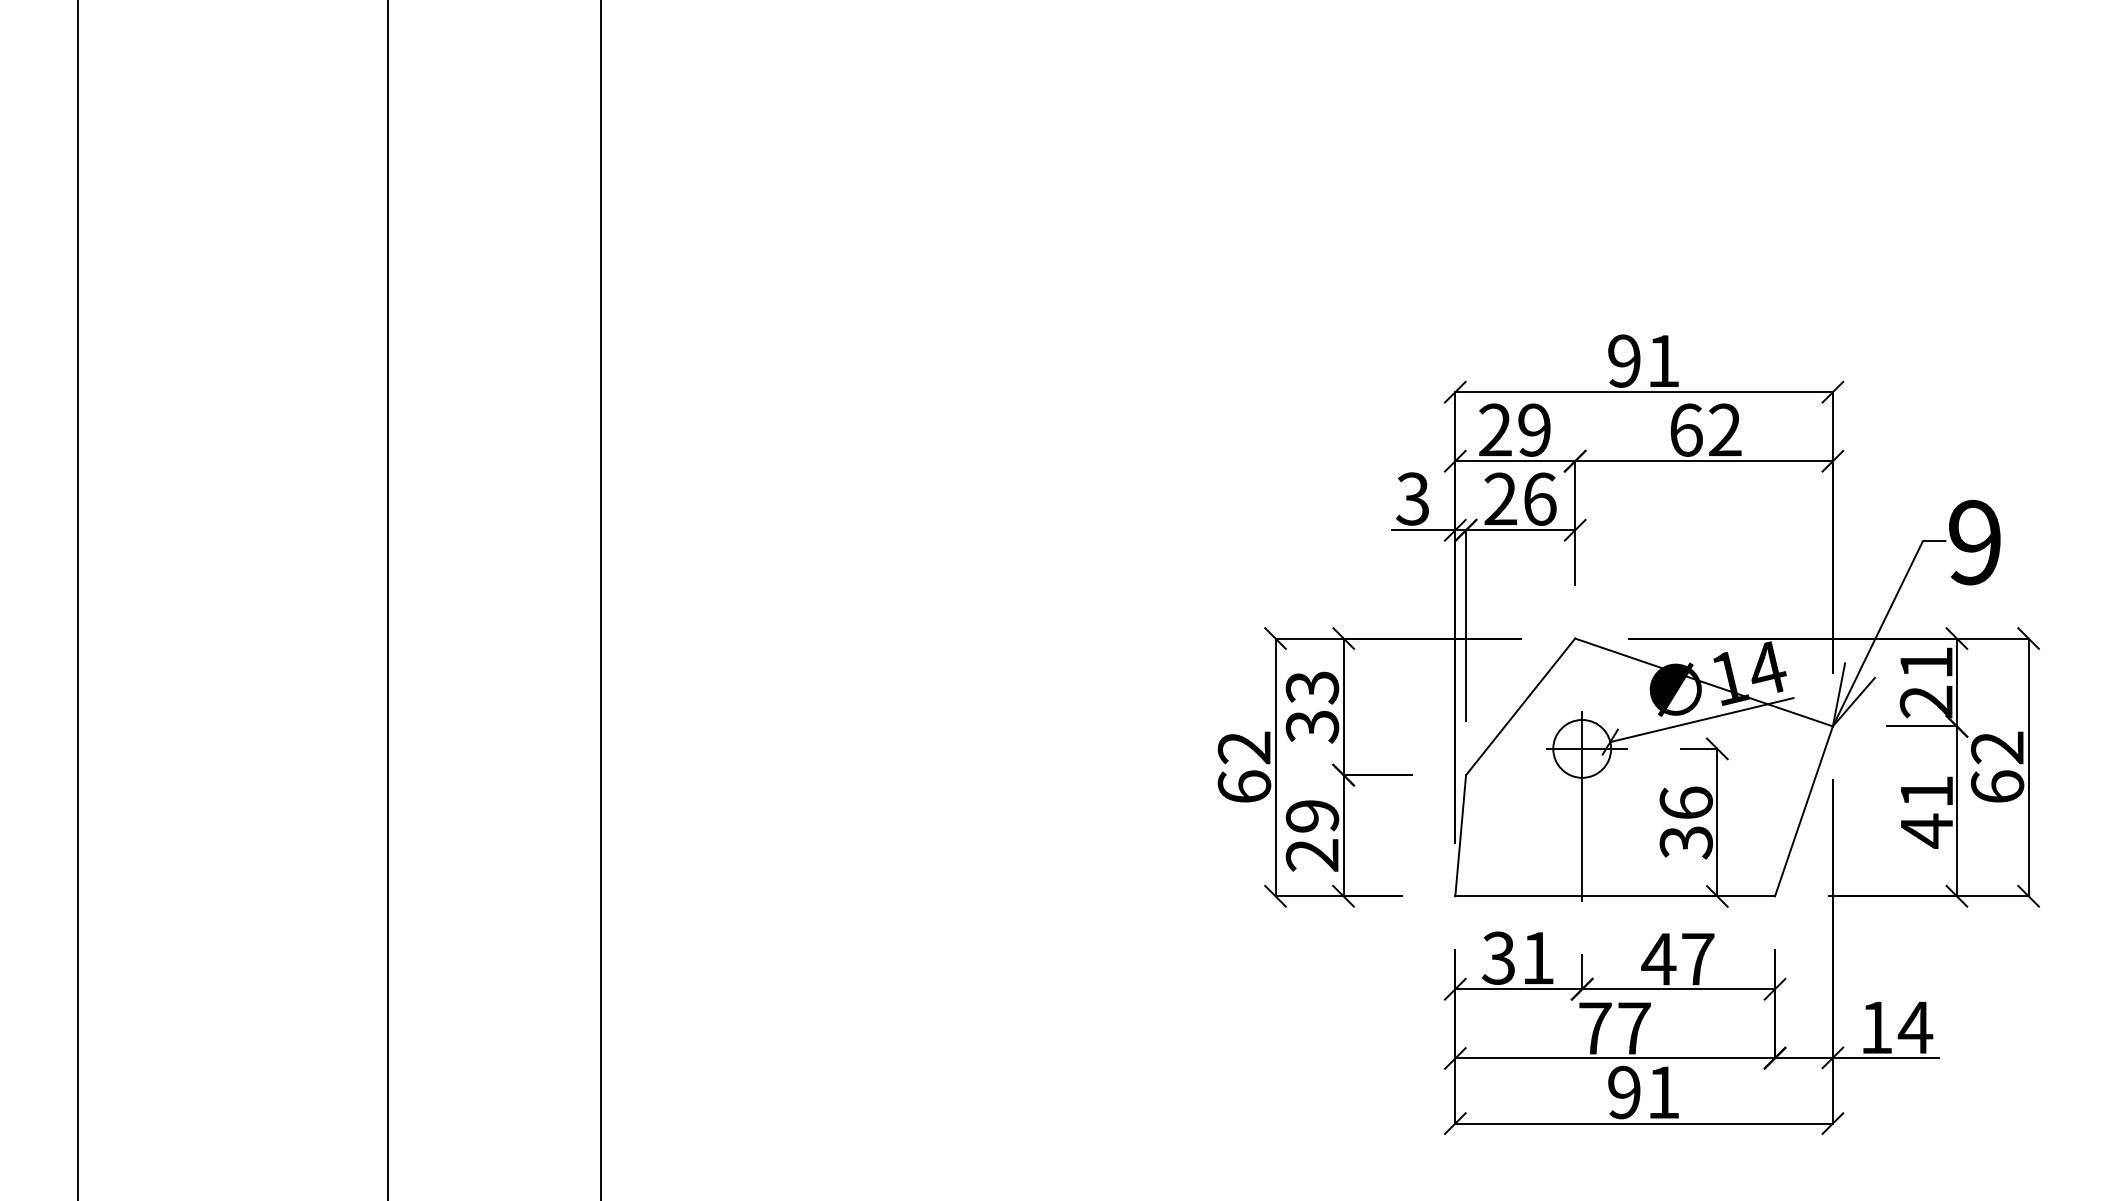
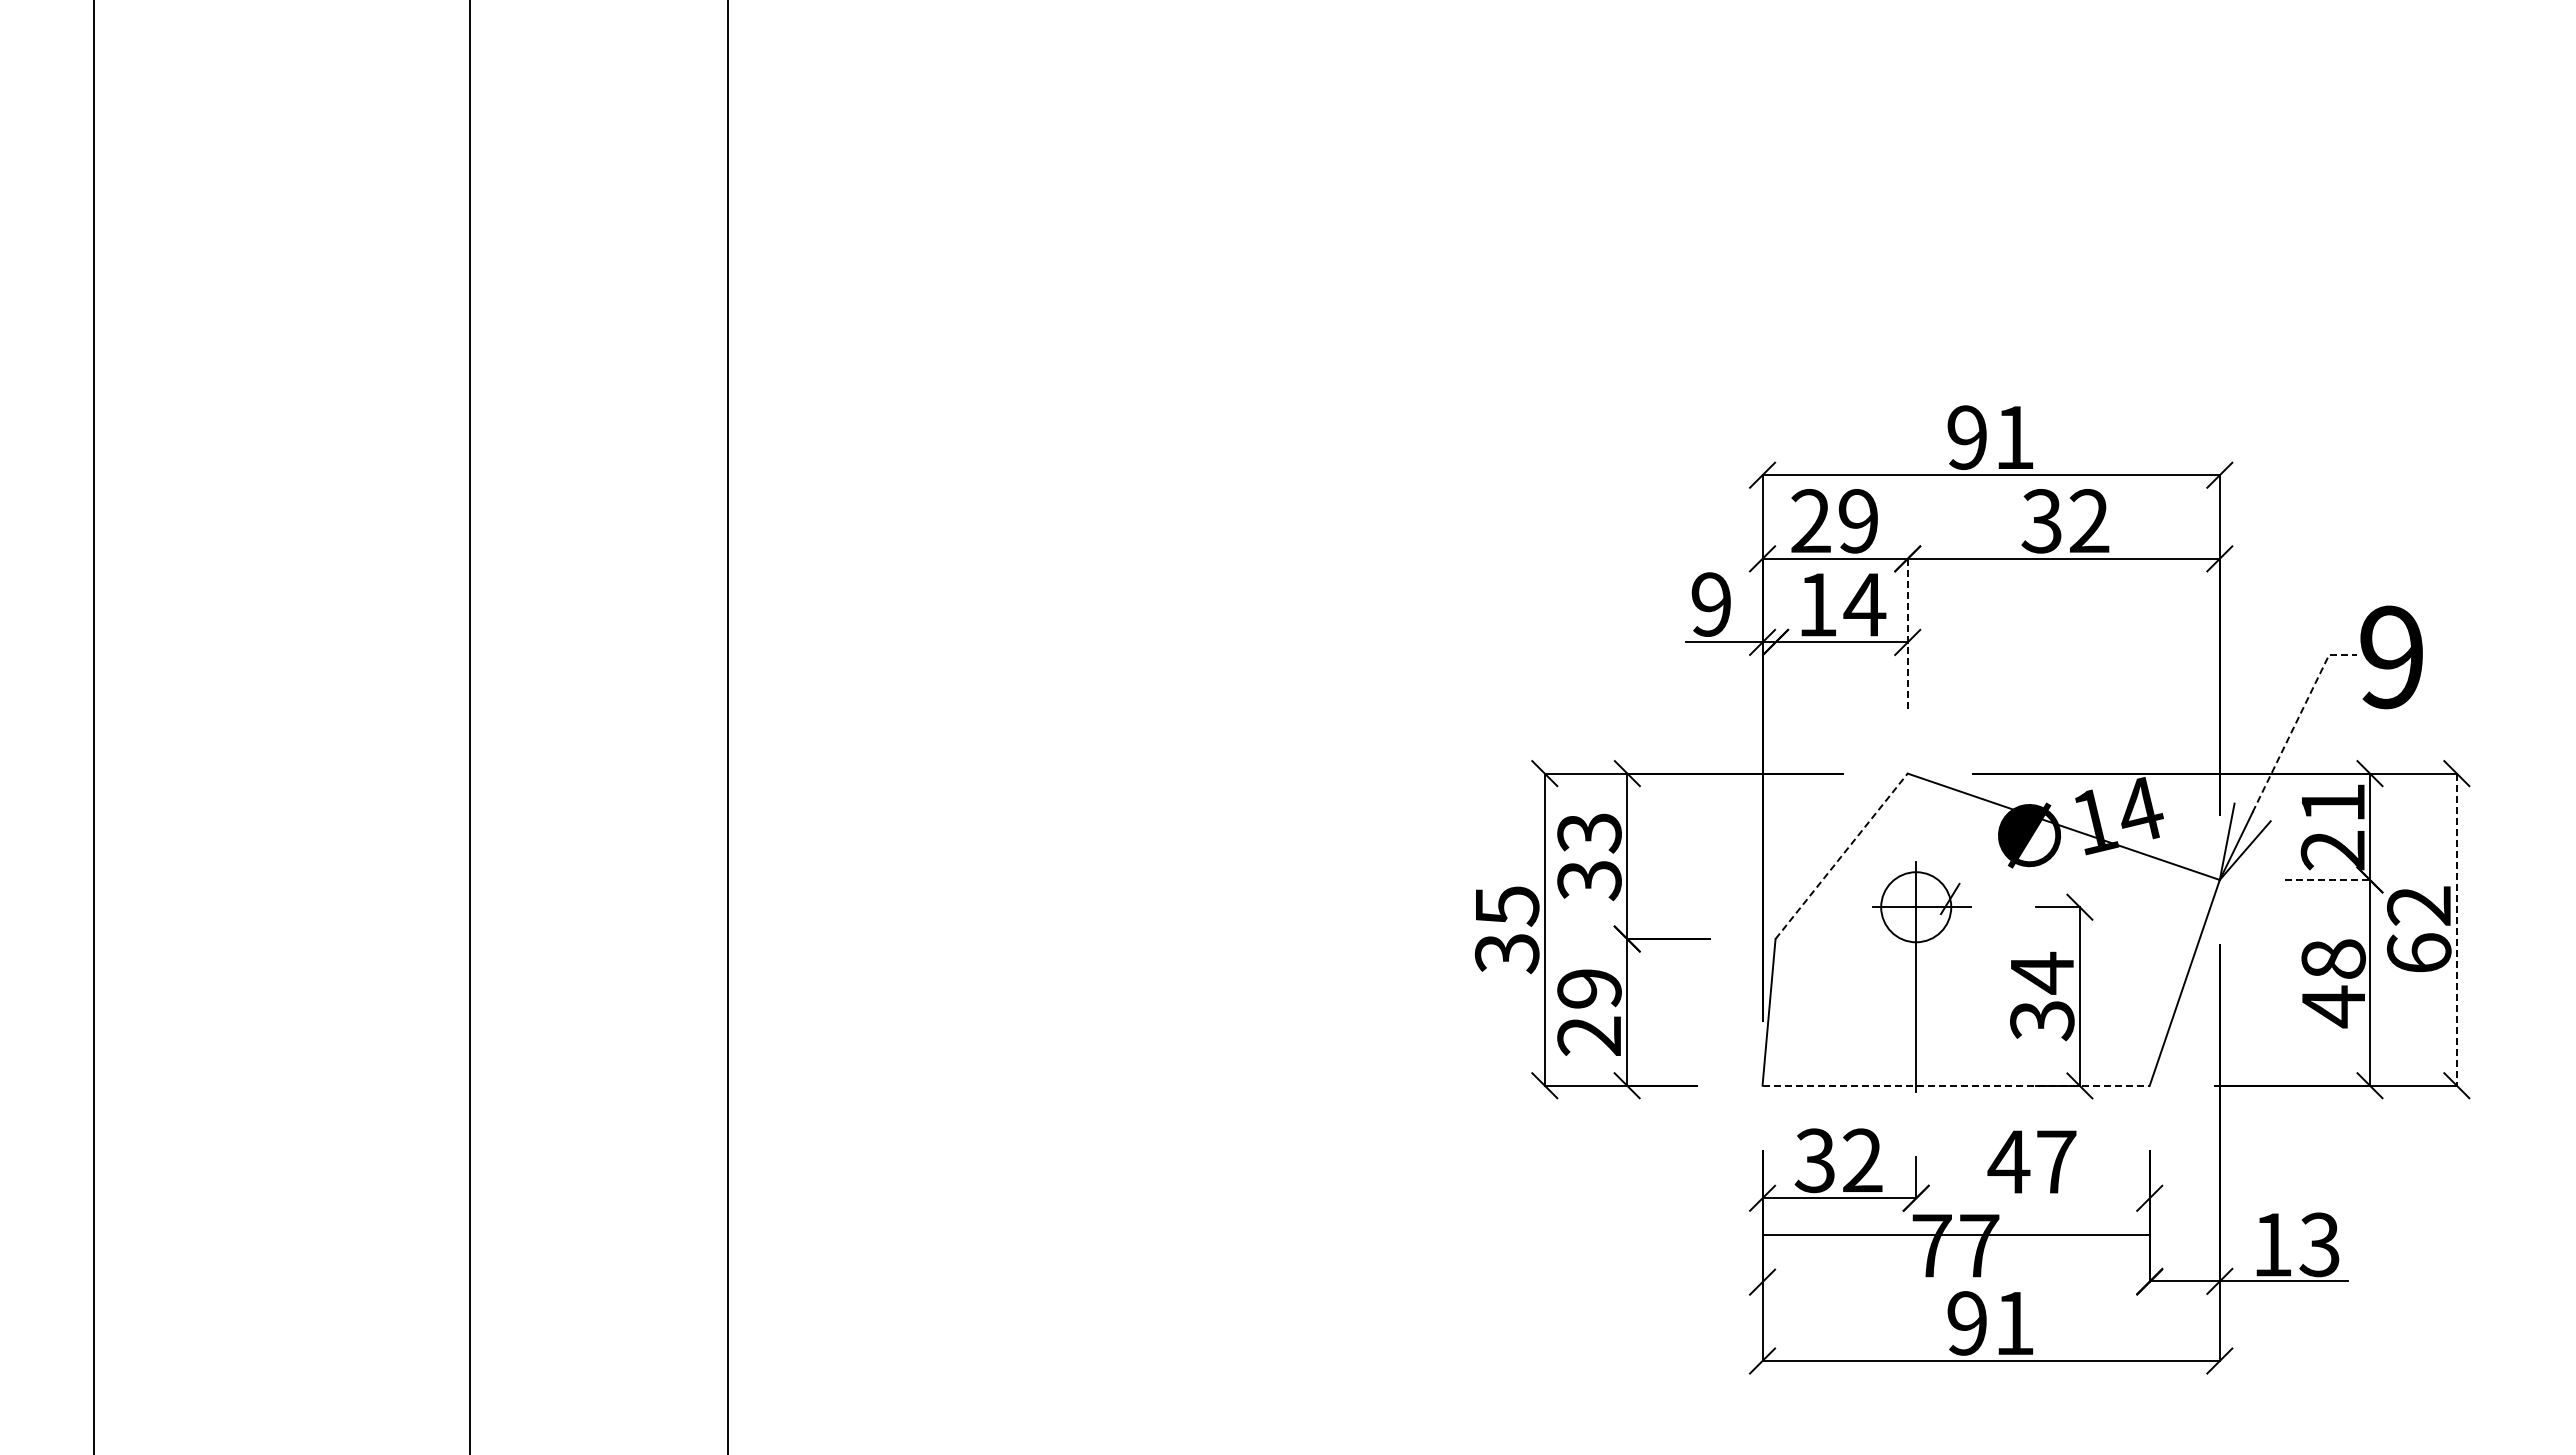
text: (1685, 430) -> (2041, 521), 62 -> 32
text: (1412, 498) -> (1710, 604), 3 -> 9
text: (1520, 498) -> (1841, 604), 26 -> 14
line: (1575, 522) -> (1907, 633), solid -> dashed
line: (1897, 594) -> (2297, 720), solid -> dashed
line: (1466, 625) -> (1775, 757), removed
line: (1520, 707) -> (1841, 856), solid -> dashed
line: (1702, 719) -> (2061, 871), removed
line: (1921, 726) -> (2327, 879), solid -> dashed
text: (1243, 768) -> (1506, 930), 62 -> 35
line: (2028, 768) -> (2456, 930), solid -> dashed
text: (1926, 791) -> (2333, 958), 41 -> 48
text: (1686, 802) -> (2042, 972), 36 -> 34
line: (1615, 896) -> (1956, 1085), solid -> dashed
text: (1537, 957) -> (1862, 1159), 31 -> 32
line: (1678, 989) -> (2032, 1198), removed
text: (1915, 1027) -> (2319, 1244), 14 -> 13
line: (1614, 1058) -> (1955, 1235), moved

